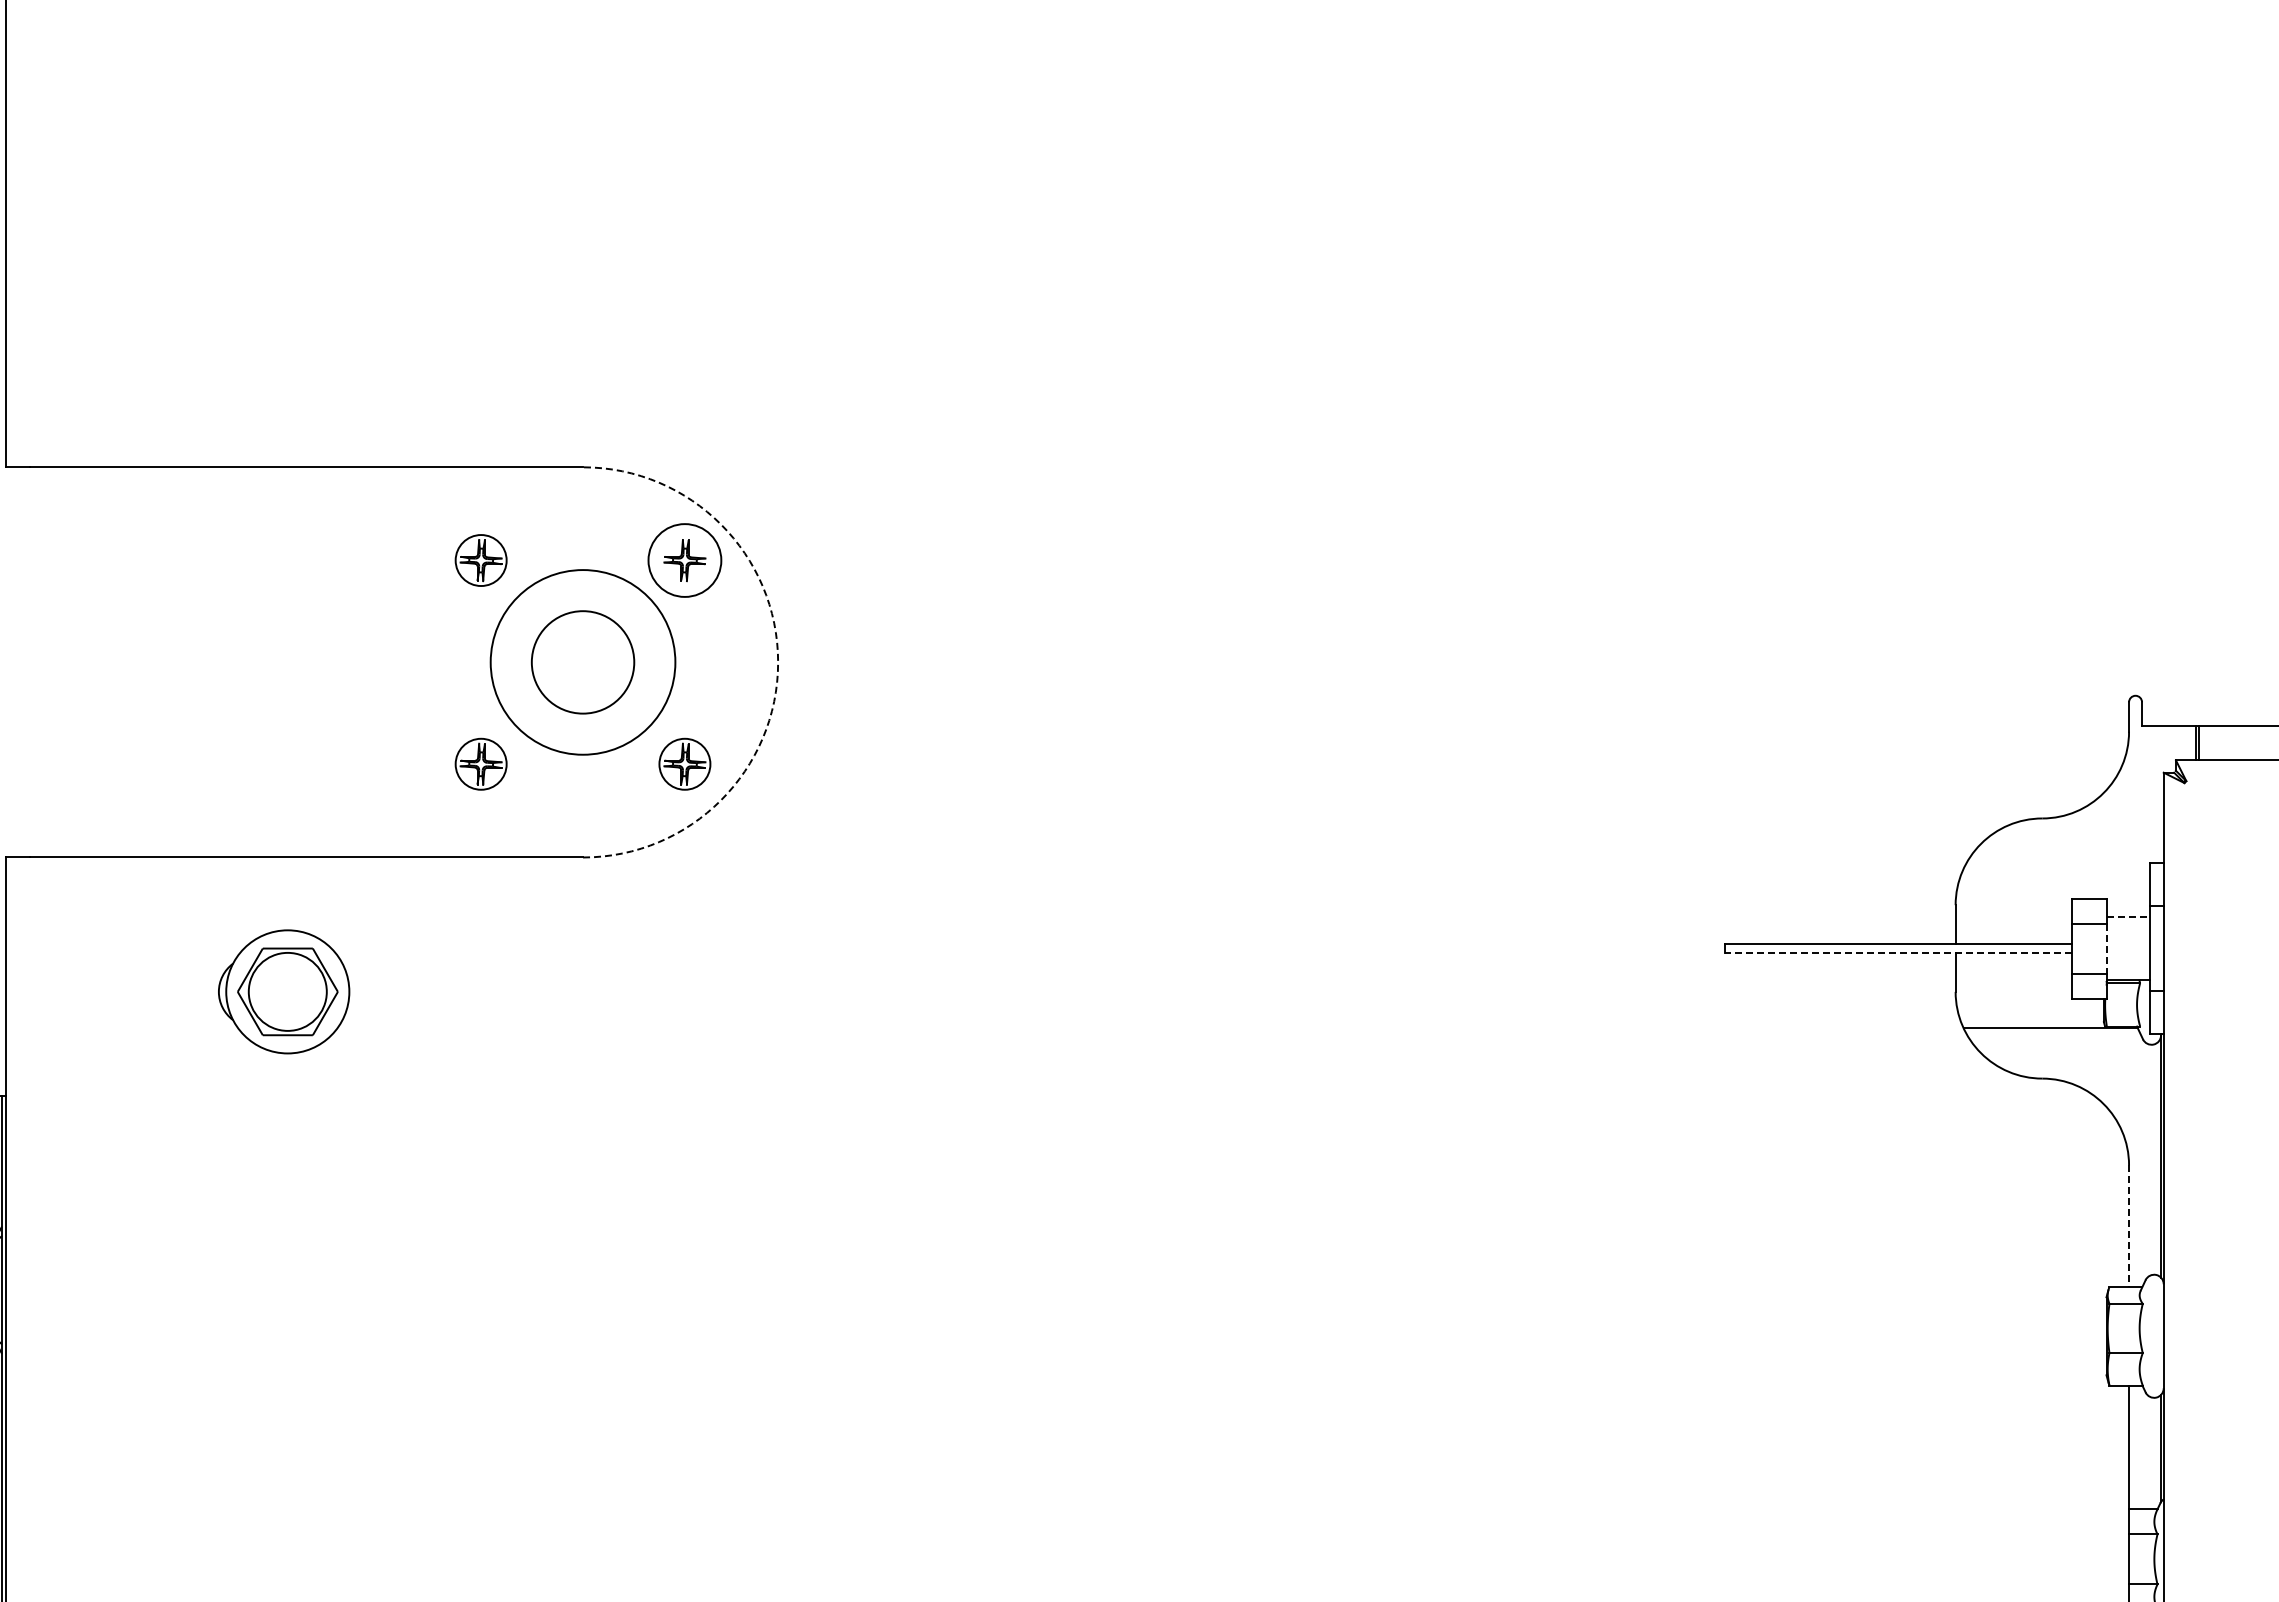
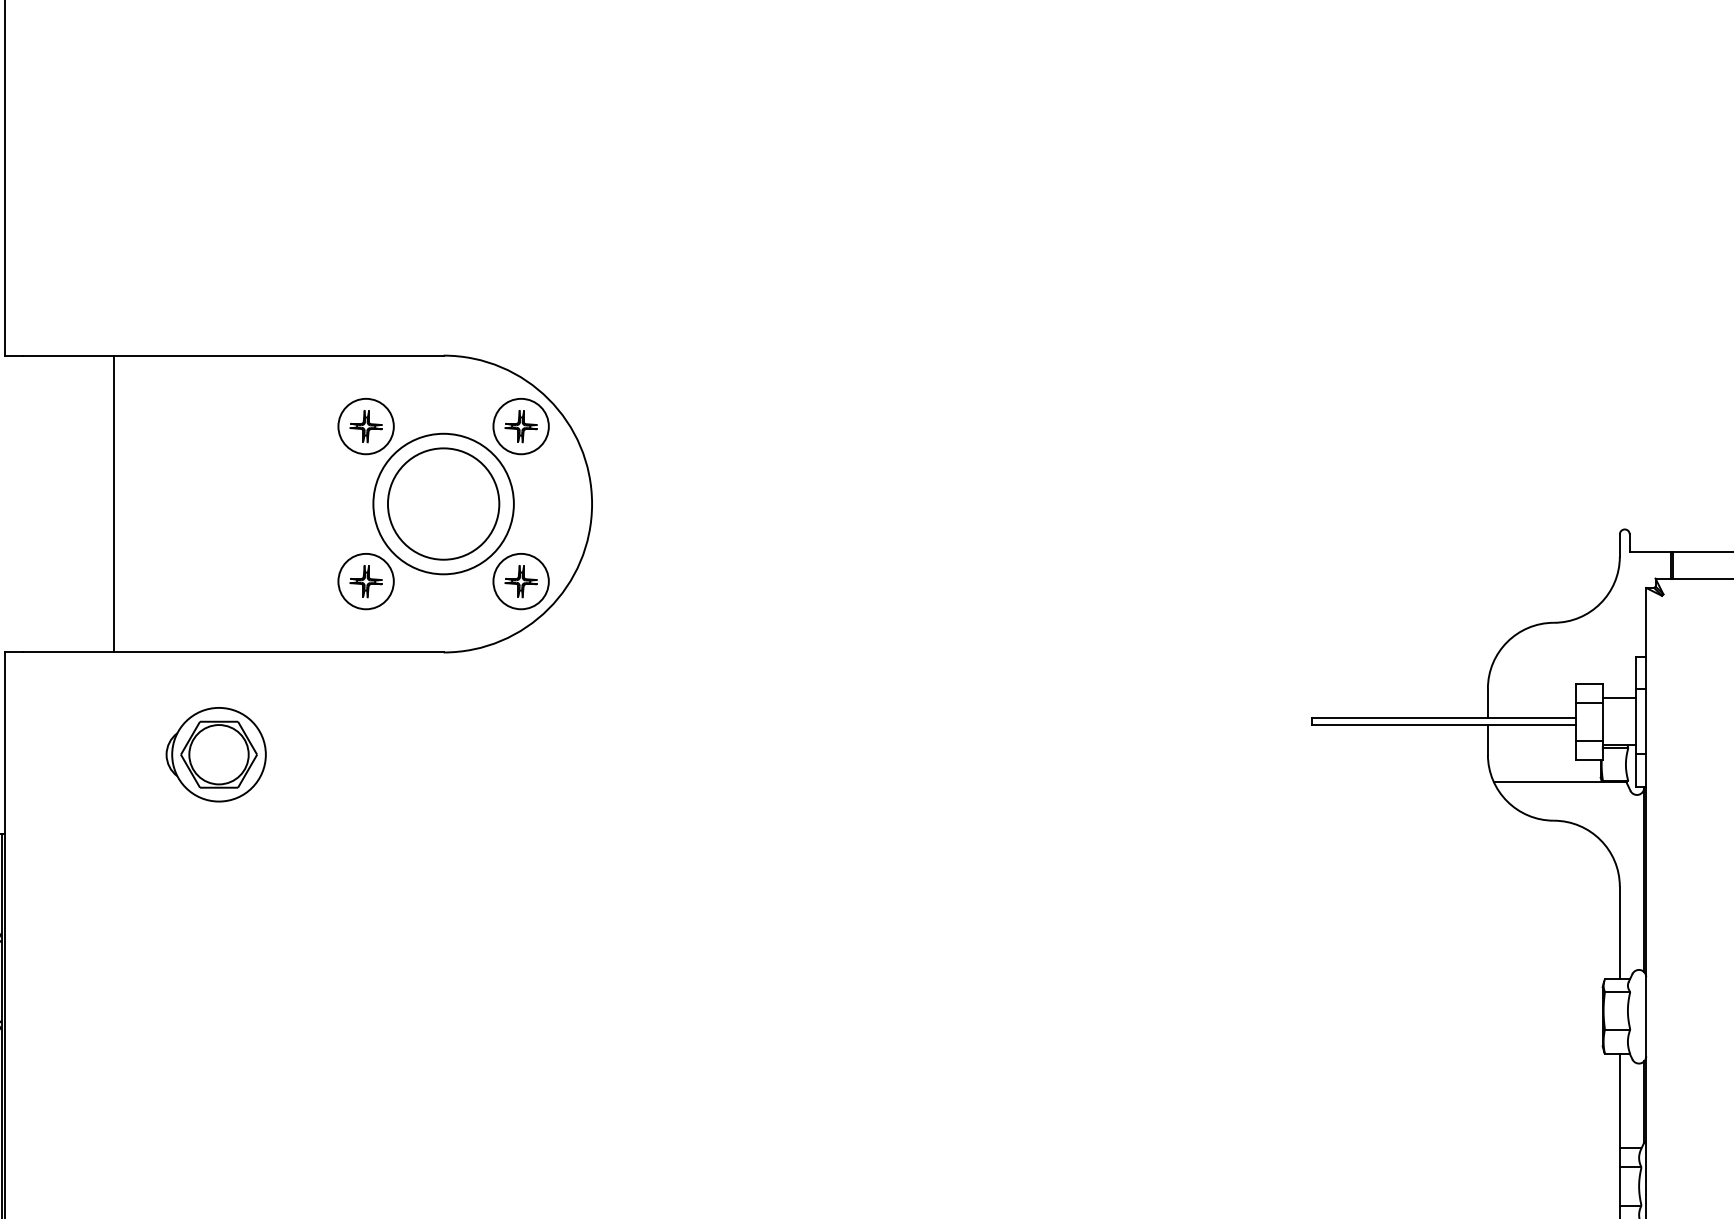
circle: (480, 560) -> (365, 426), size x1.43
line: (149, 662) -> (113, 504), added
circle: (582, 662) -> (443, 504), size x1.43
arc: (778, 662) -> (592, 504), dashed -> solid
circle: (480, 763) -> (365, 580), size x1.43
circle: (684, 763) -> (520, 580), size x1.43
line: (2128, 917) -> (1619, 698), dashed -> solid
line: (2106, 949) -> (1602, 722), dashed -> solid
line: (1897, 952) -> (1443, 724), dashed -> solid
line: (2129, 1226) -> (1620, 933), dashed -> solid

